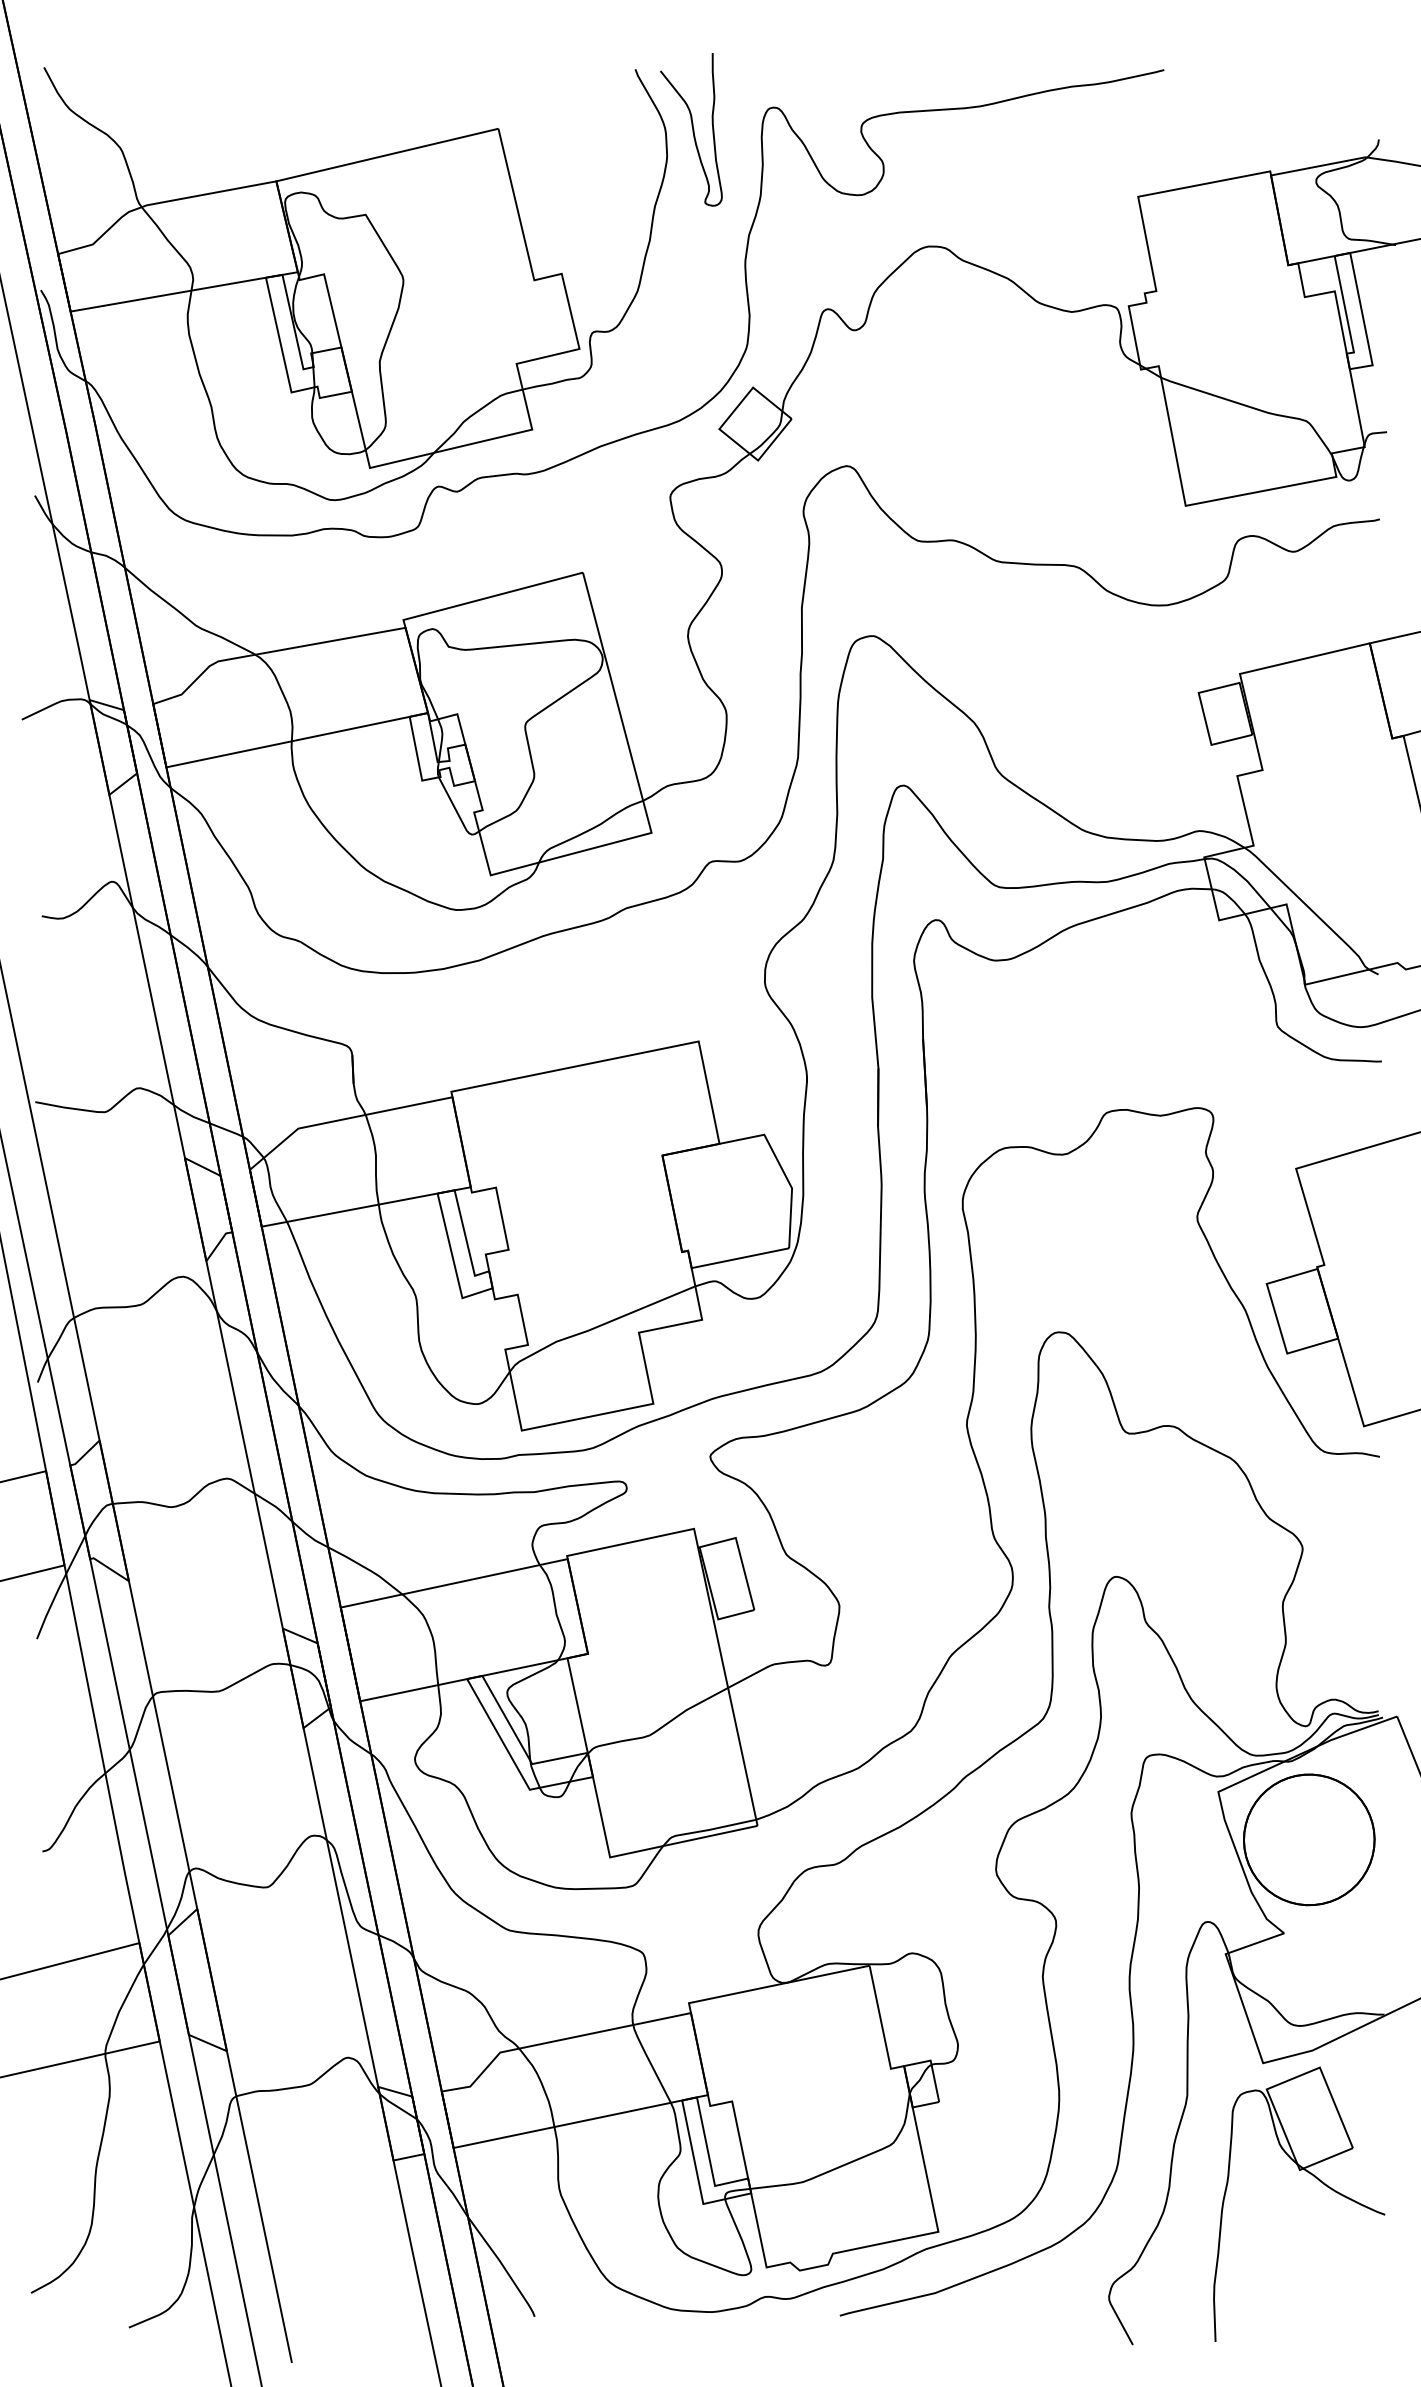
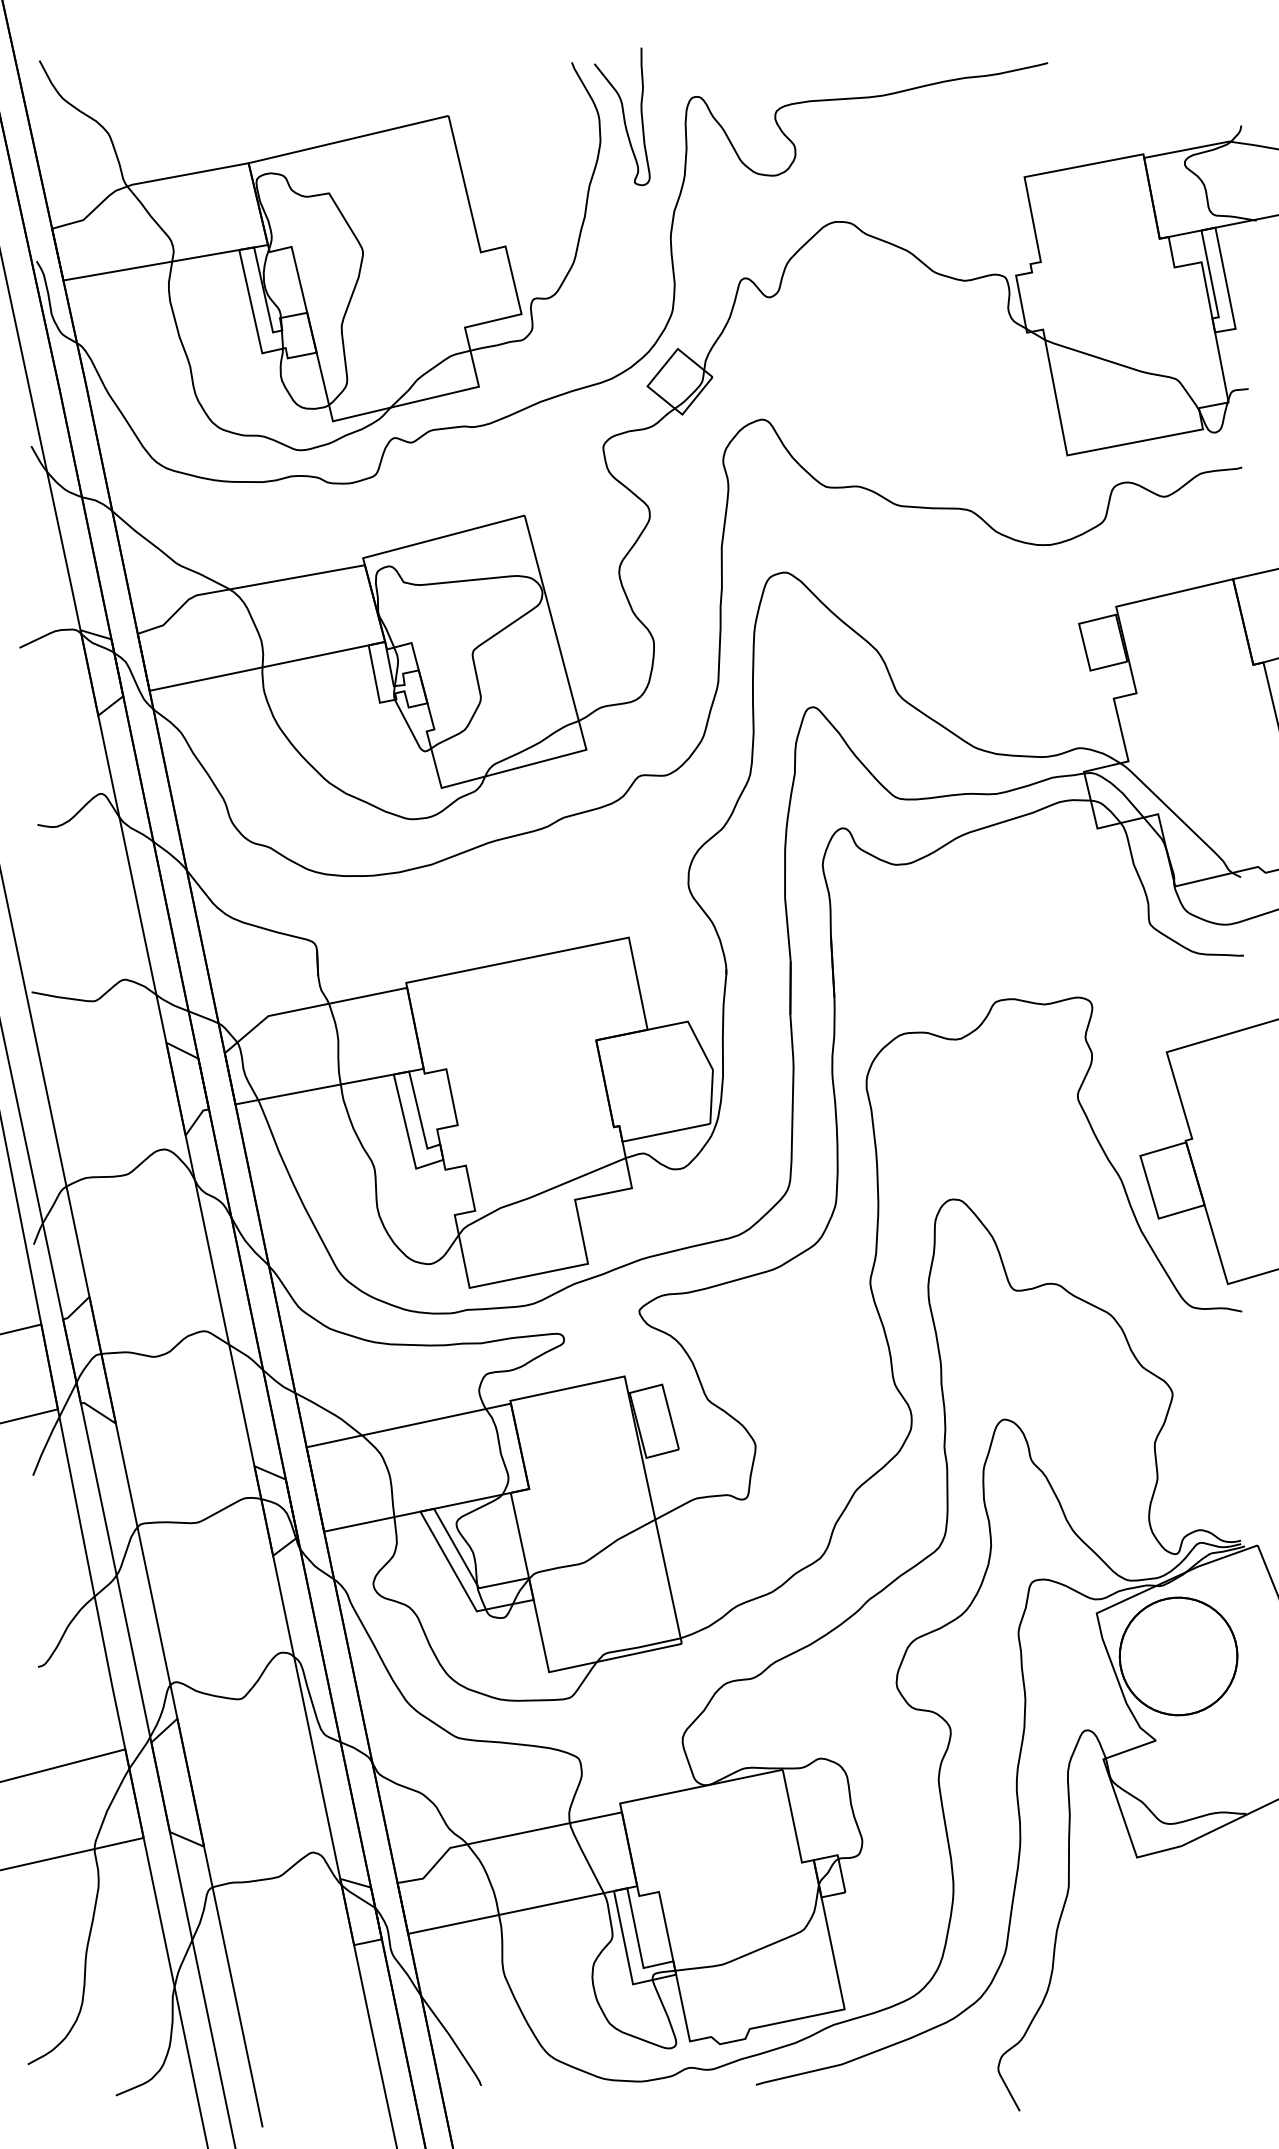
part: (1316, 2179) -> (1185, 1962), removed

